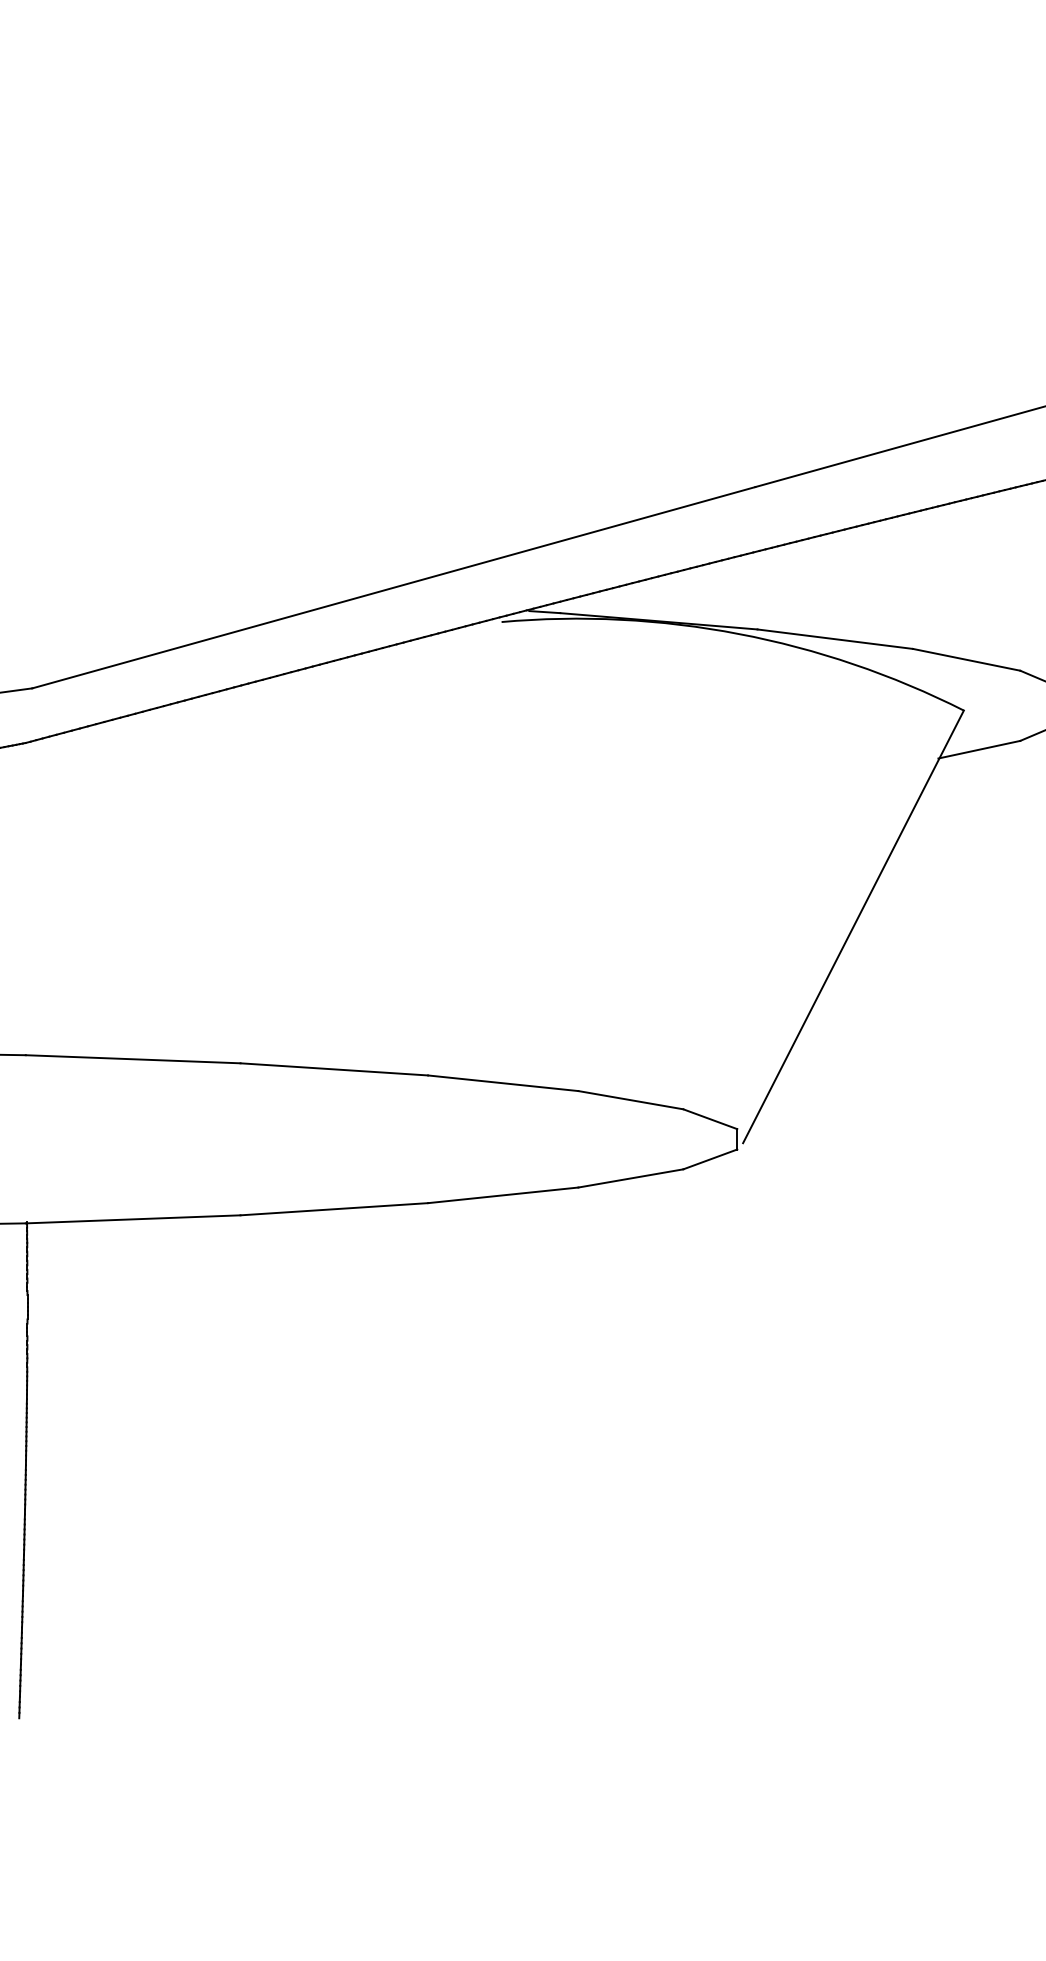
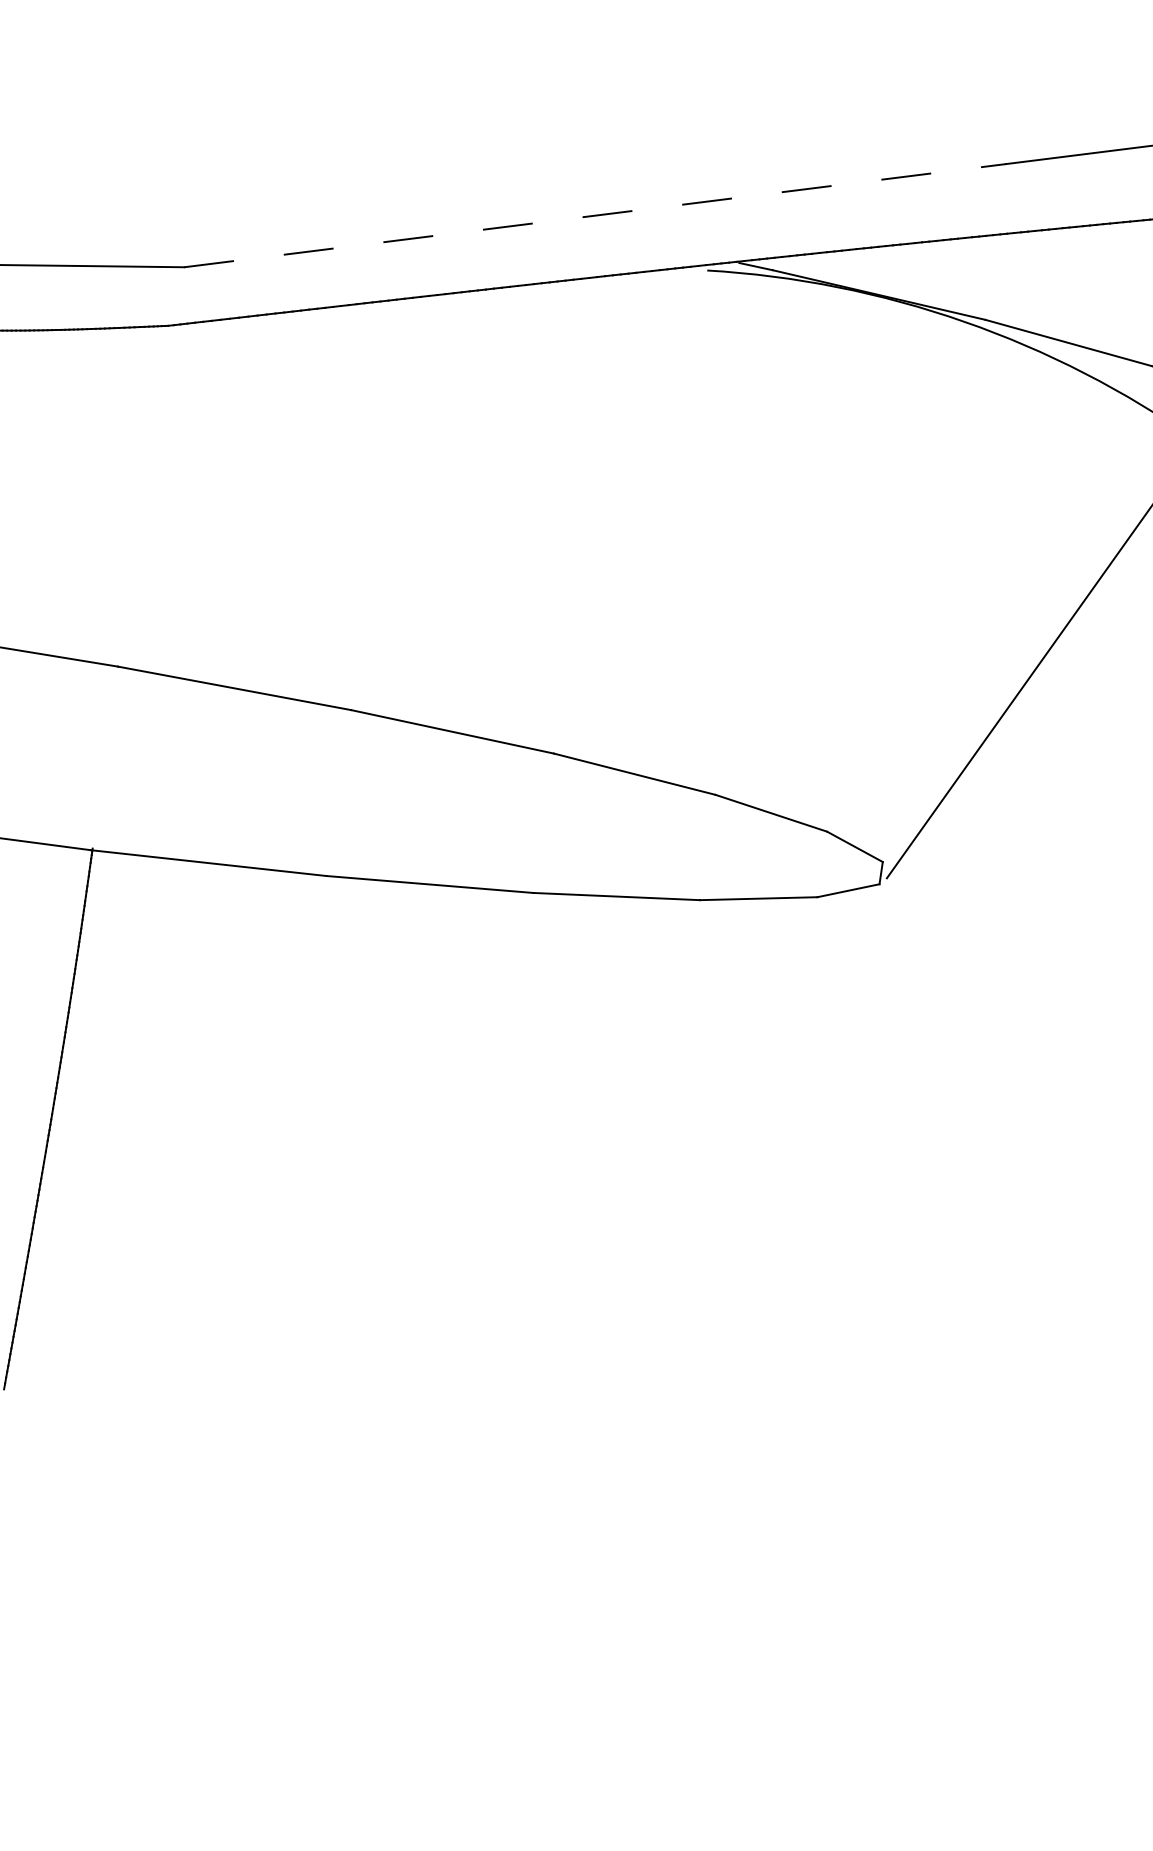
line: (394, 587) -> (595, 215), solid -> dashed

